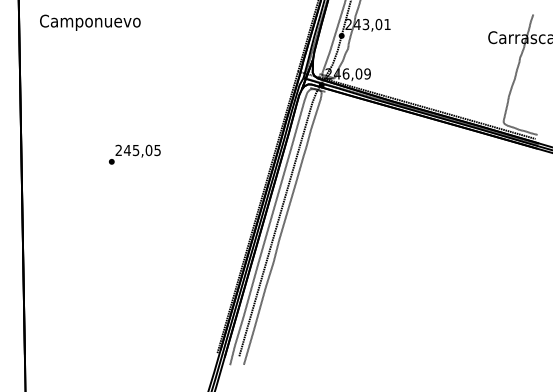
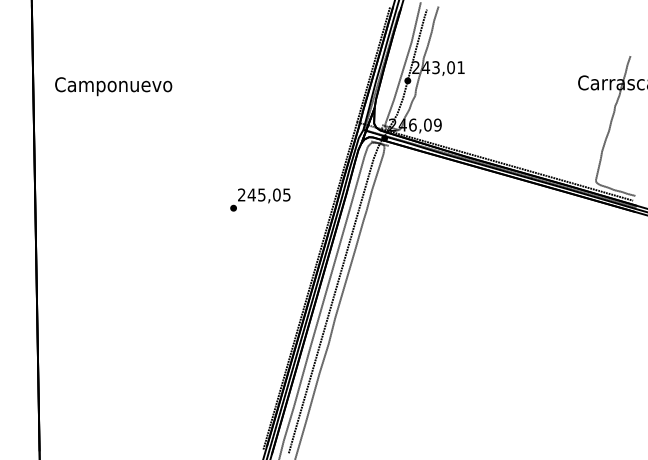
text: (90, 22) -> (113, 86), moved
text: (134, 154) -> (260, 199), moved

